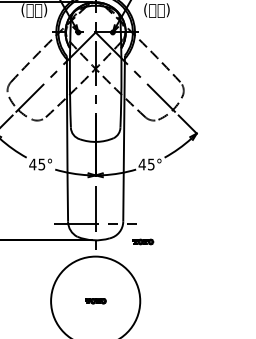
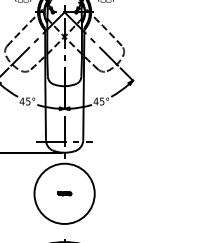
part: (142, 241) -> (96, 153), removed

